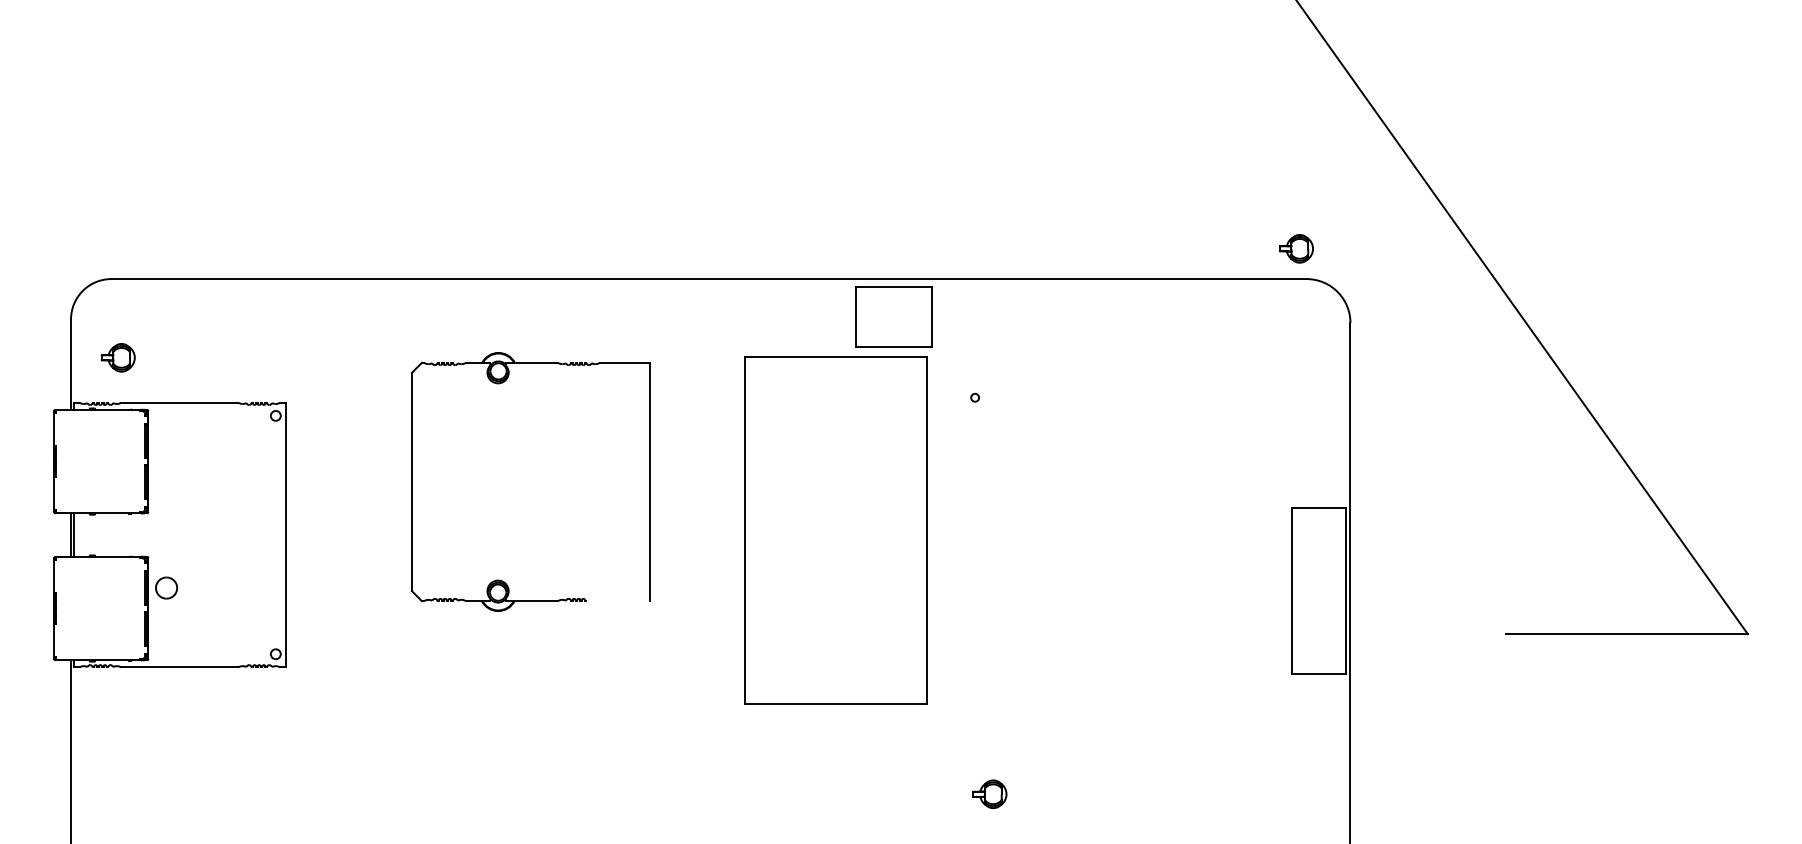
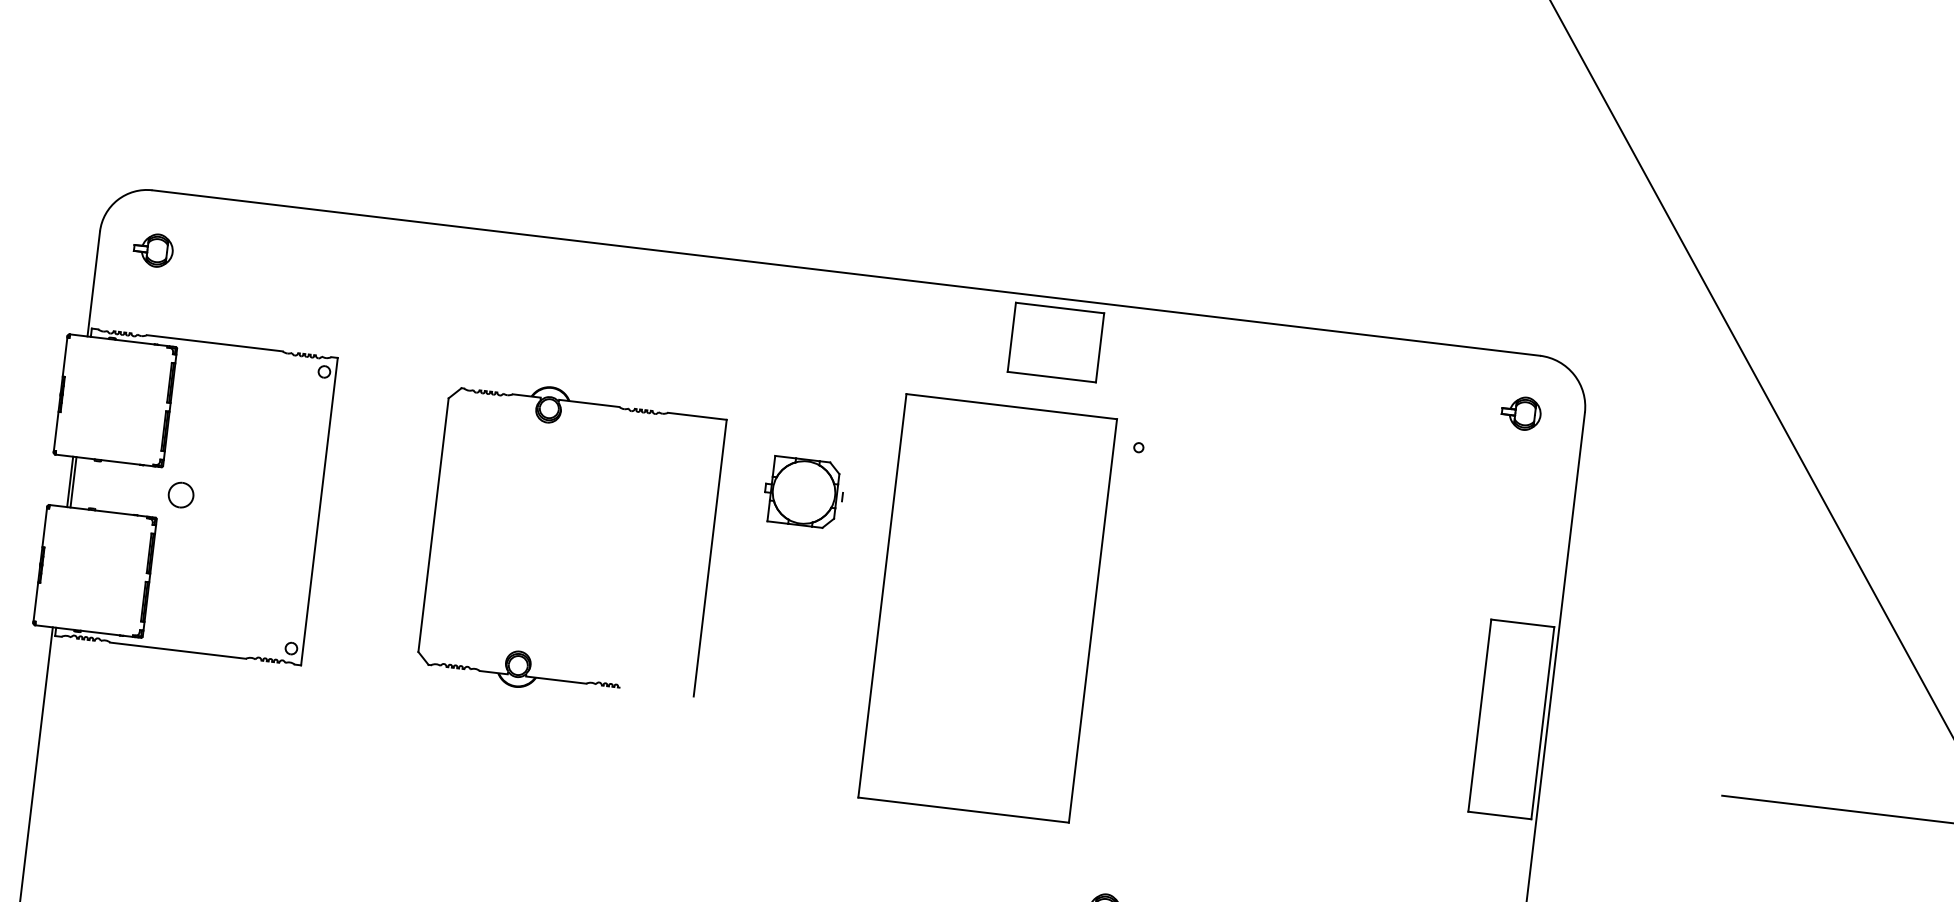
part: (1296, 248) -> (1521, 412), moved
part: (117, 357) -> (152, 249), moved
part: (499, 384) -> (548, 424), moved
part: (694, 469) -> (803, 492), added
part: (835, 530) -> (987, 608), moved
part: (166, 587) -> (181, 494), moved

